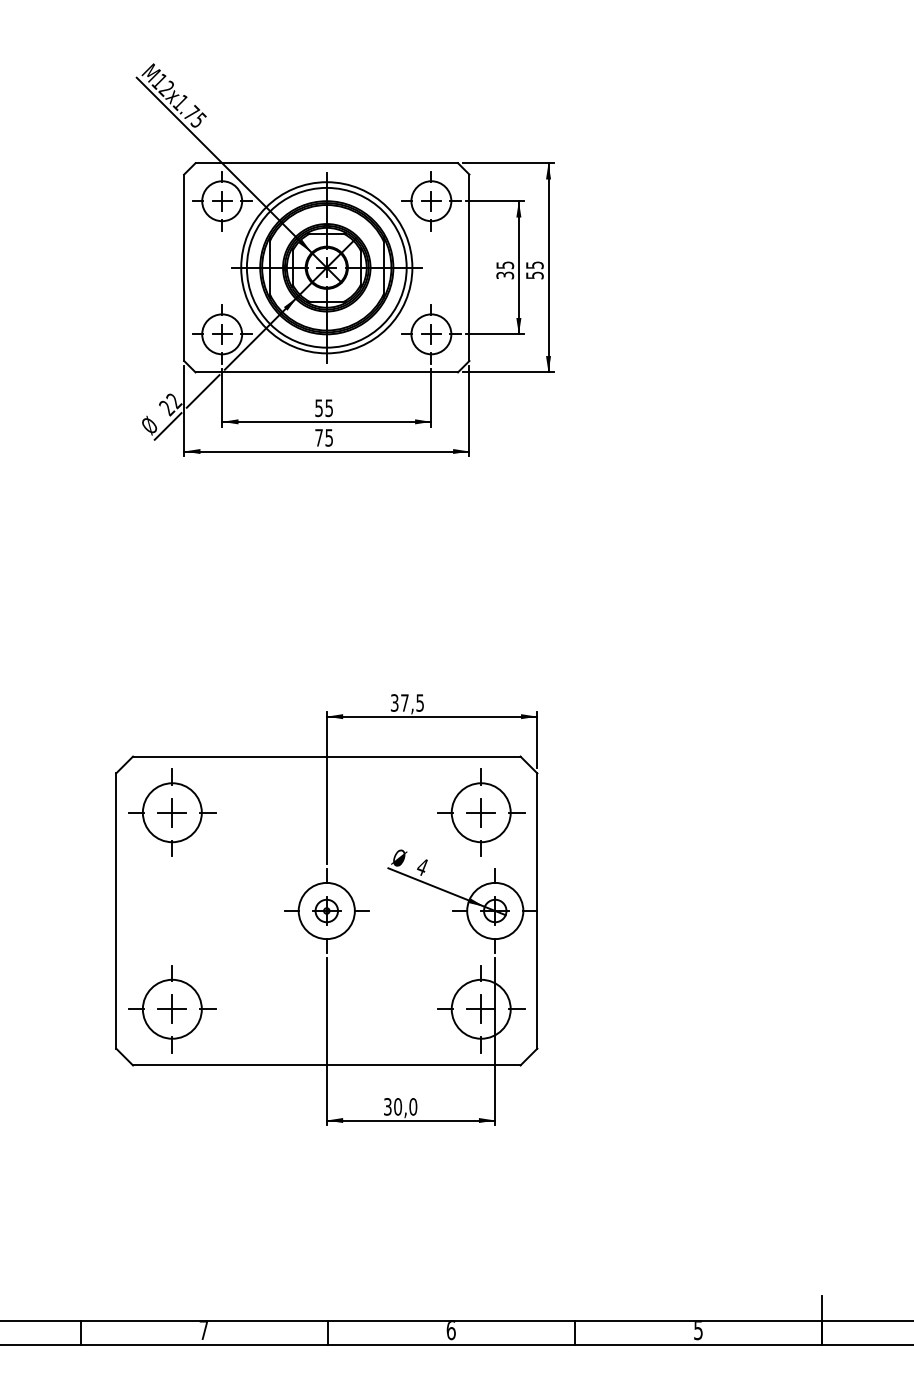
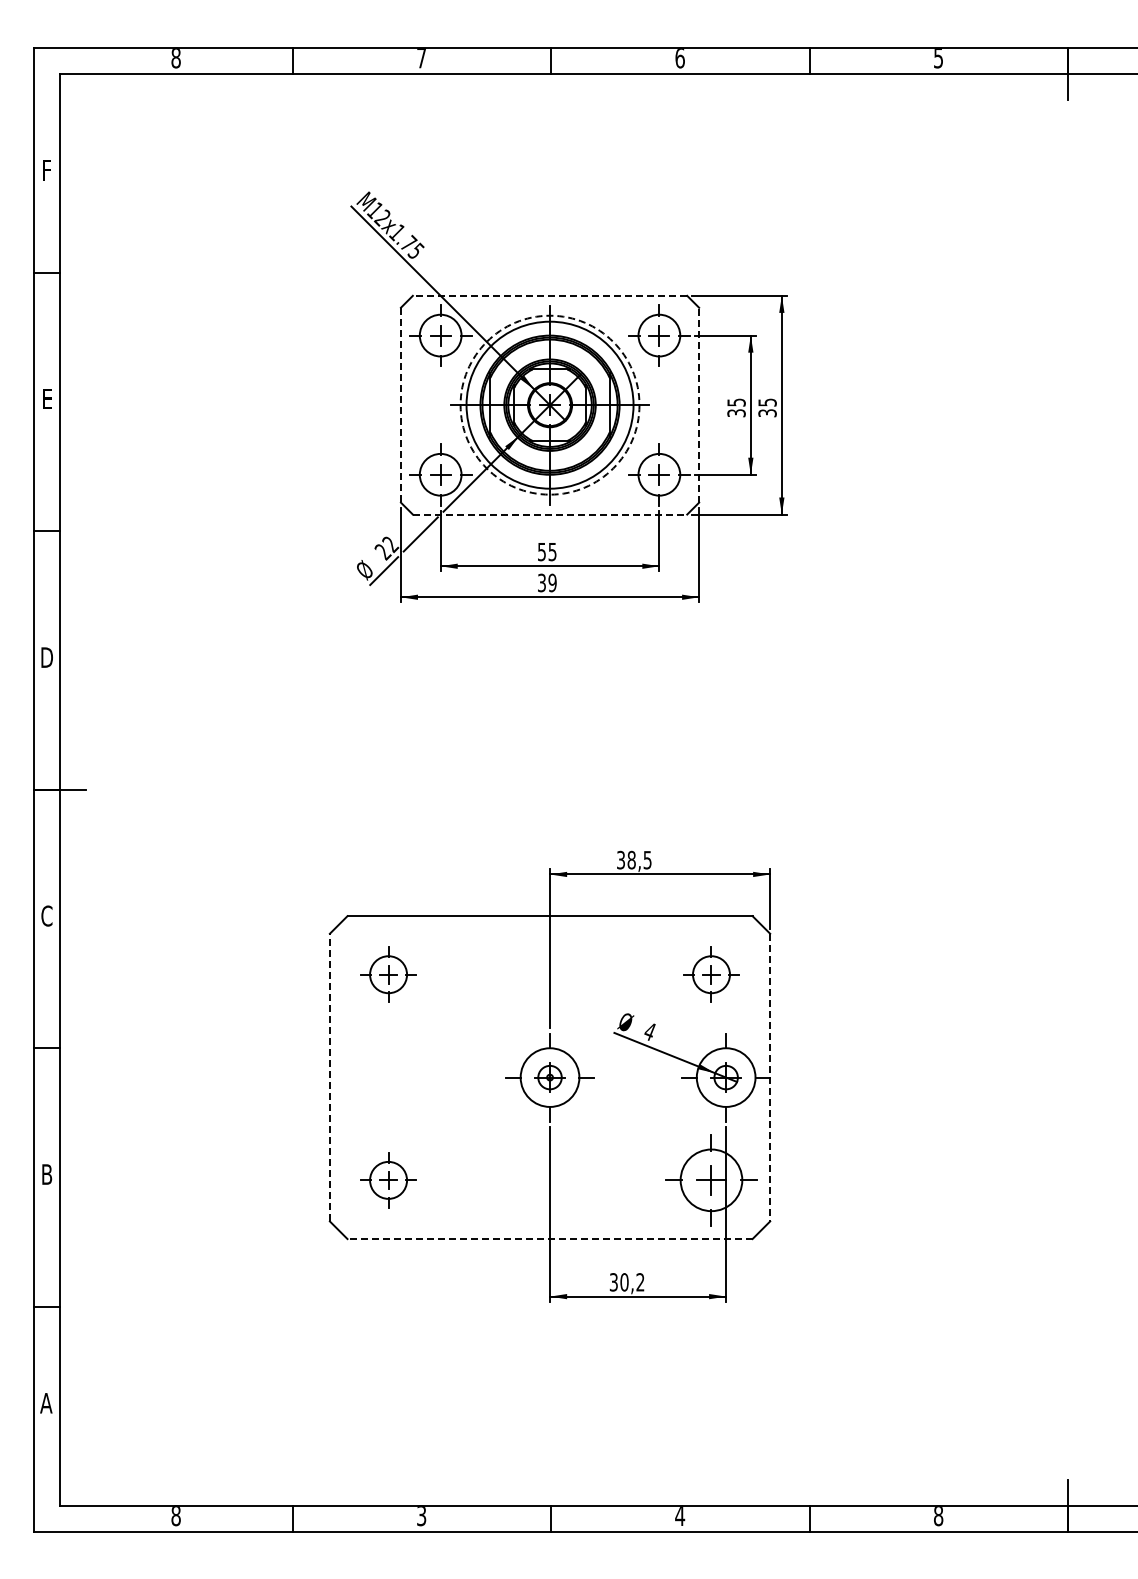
line: (326, 162) -> (549, 295), solid -> dashed
circle: (326, 267) -> (549, 404), solid -> dashed
line: (469, 267) -> (699, 404), solid -> dashed
line: (183, 268) -> (400, 405), solid -> dashed
text: (534, 274) -> (767, 412), 55 -> 35
line: (327, 372) -> (550, 514), solid -> dashed
text: (324, 437) -> (547, 582), 75 -> 39
text: (404, 702) -> (631, 859), 37,5 -> 38,5
part: (172, 812) -> (388, 974), size x0.6
part: (481, 812) -> (711, 974), size x0.6
line: (115, 910) -> (329, 1077), solid -> dashed
line: (537, 910) -> (770, 1077), solid -> dashed
part: (172, 1009) -> (388, 1180), size x0.6
line: (327, 1065) -> (550, 1239), solid -> dashed
text: (413, 1107) -> (640, 1282), 30,0 -> 30,2
text: (203, 1330) -> (421, 1516), 7 -> 3
text: (451, 1330) -> (680, 1516), 6 -> 4
text: (698, 1330) -> (938, 1516), 5 -> 8

